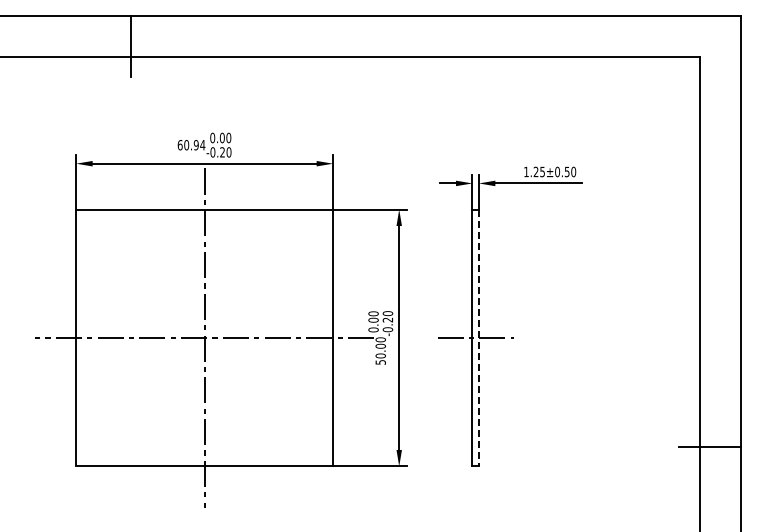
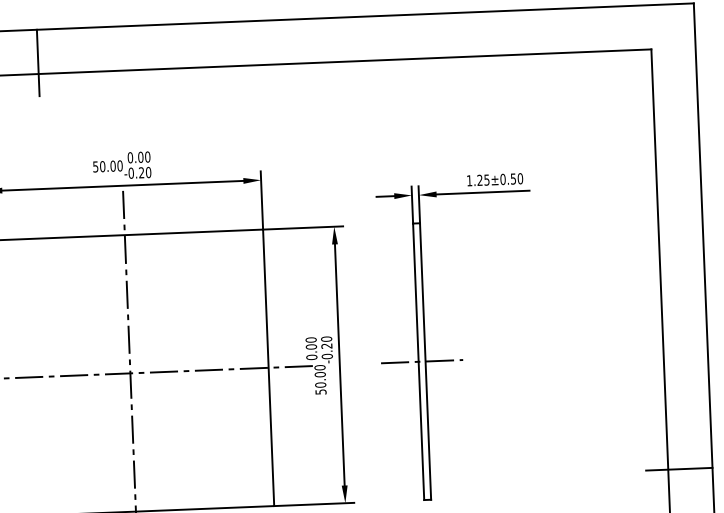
text: (191, 145) -> (107, 166), 60.94 -> 50.00
line: (478, 338) -> (425, 362), dashed -> solid

